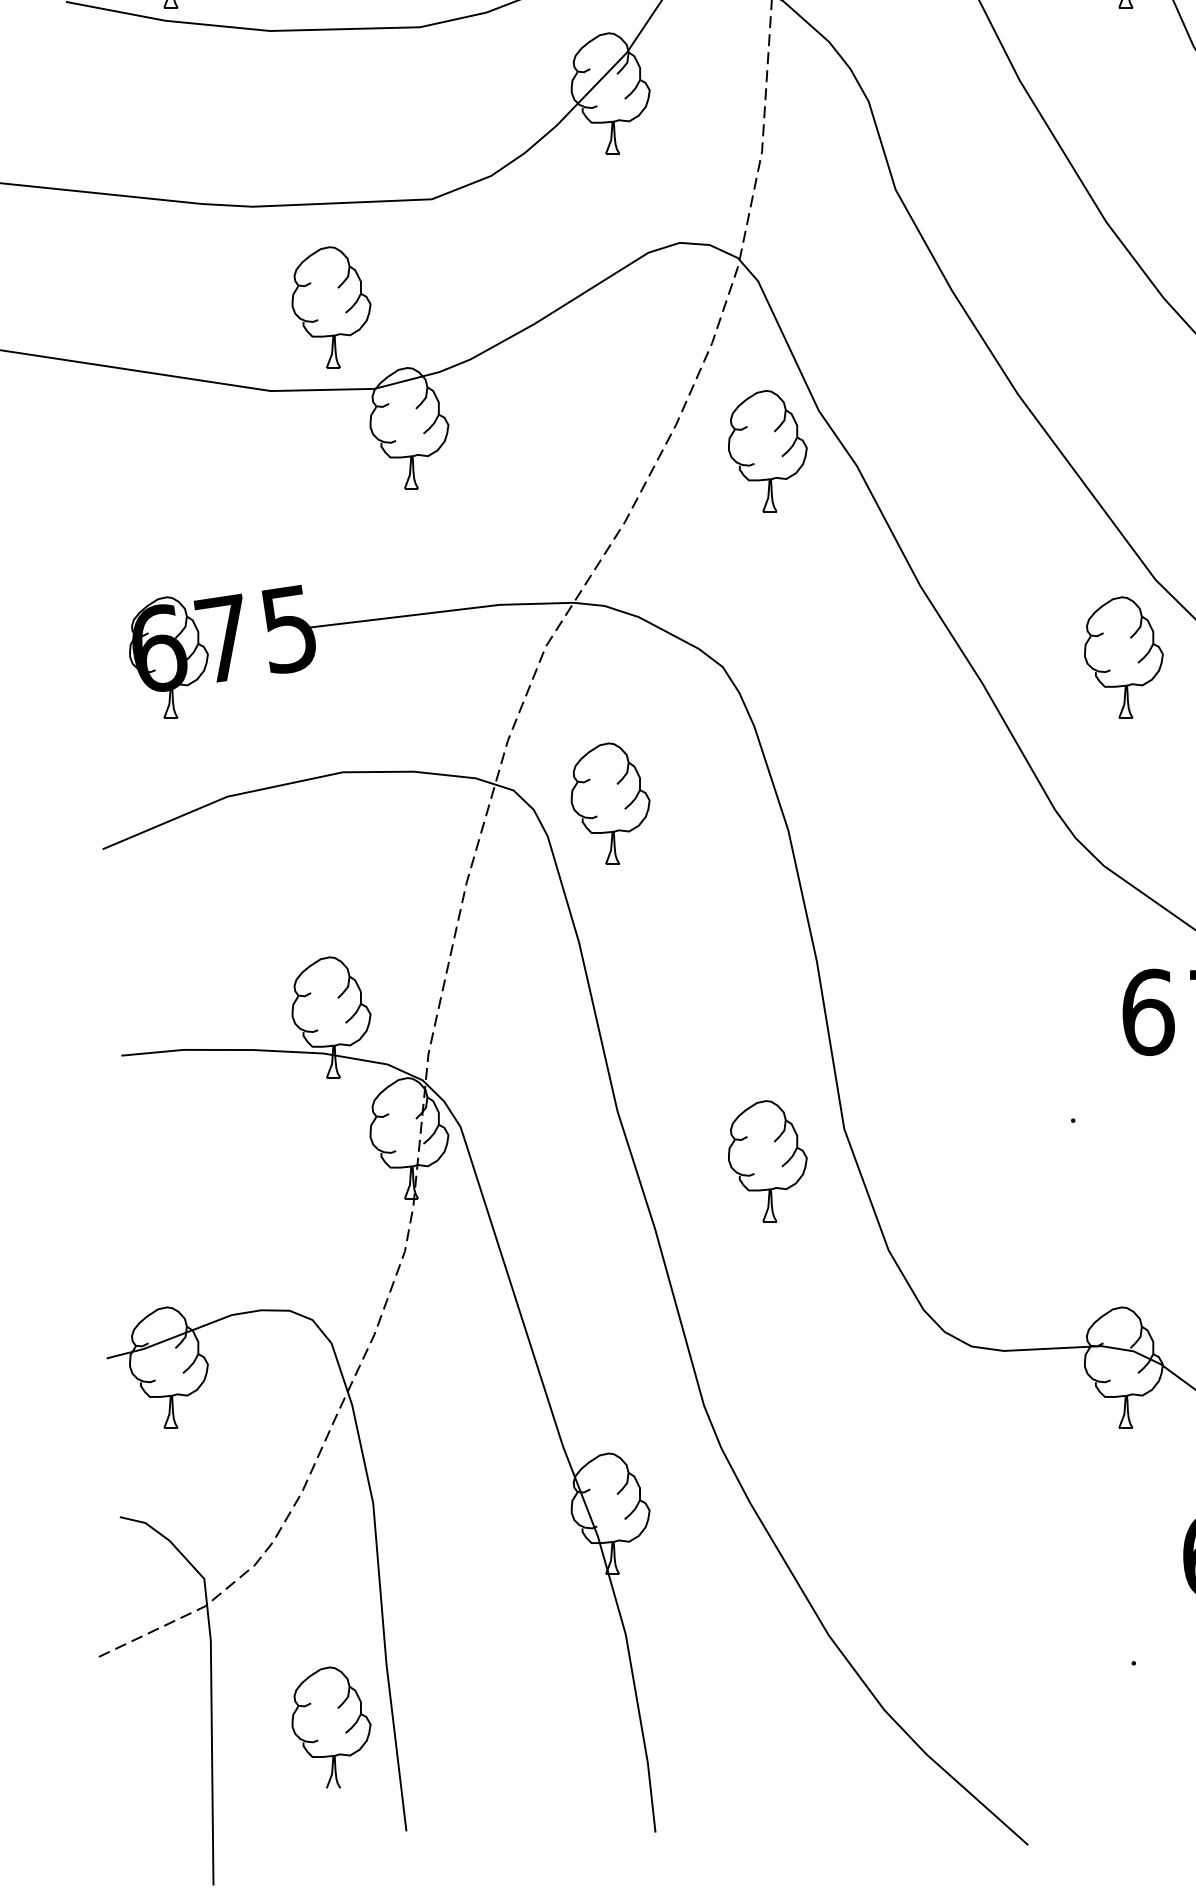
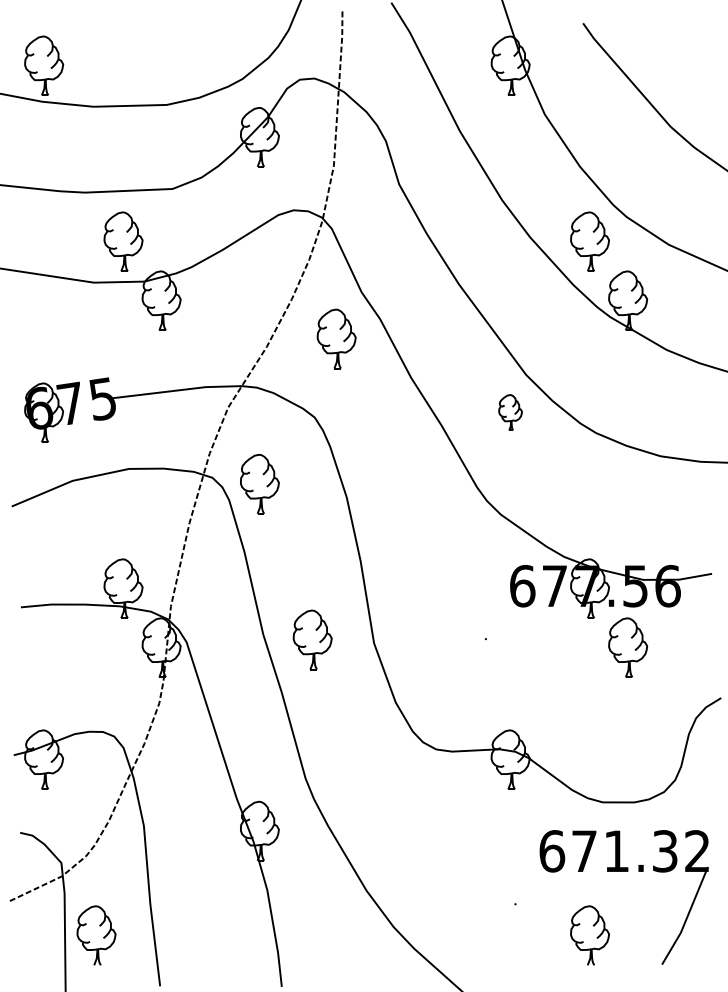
part: (767, 450) -> (336, 338), moved
part: (1123, 656) -> (510, 412), size x0.6
part: (767, 1160) -> (312, 639), moved
part: (331, 1727) -> (96, 935), moved

